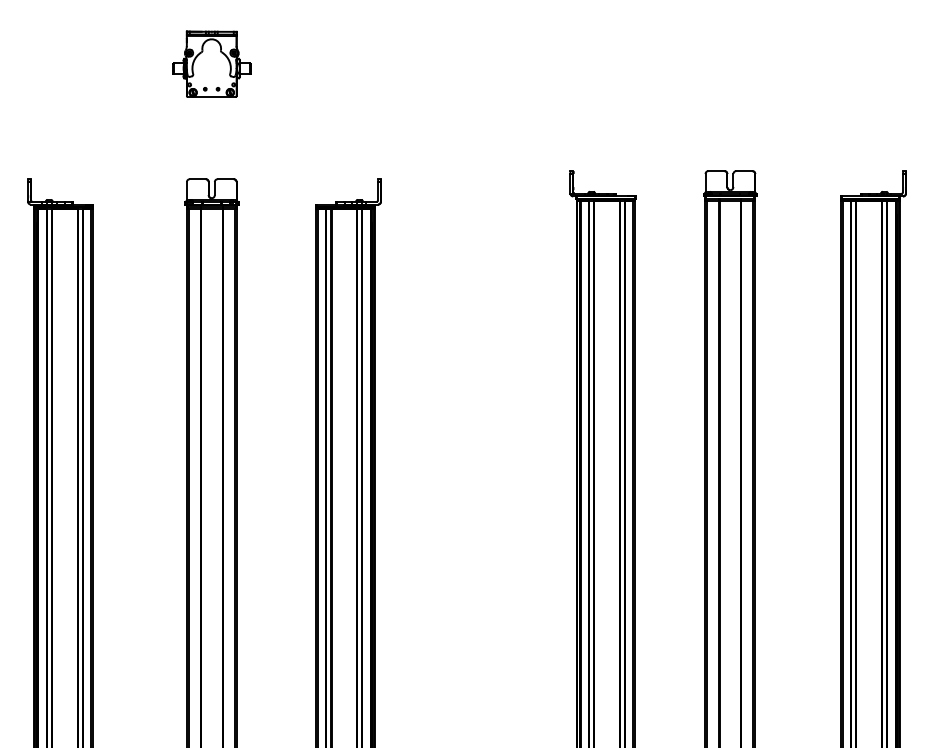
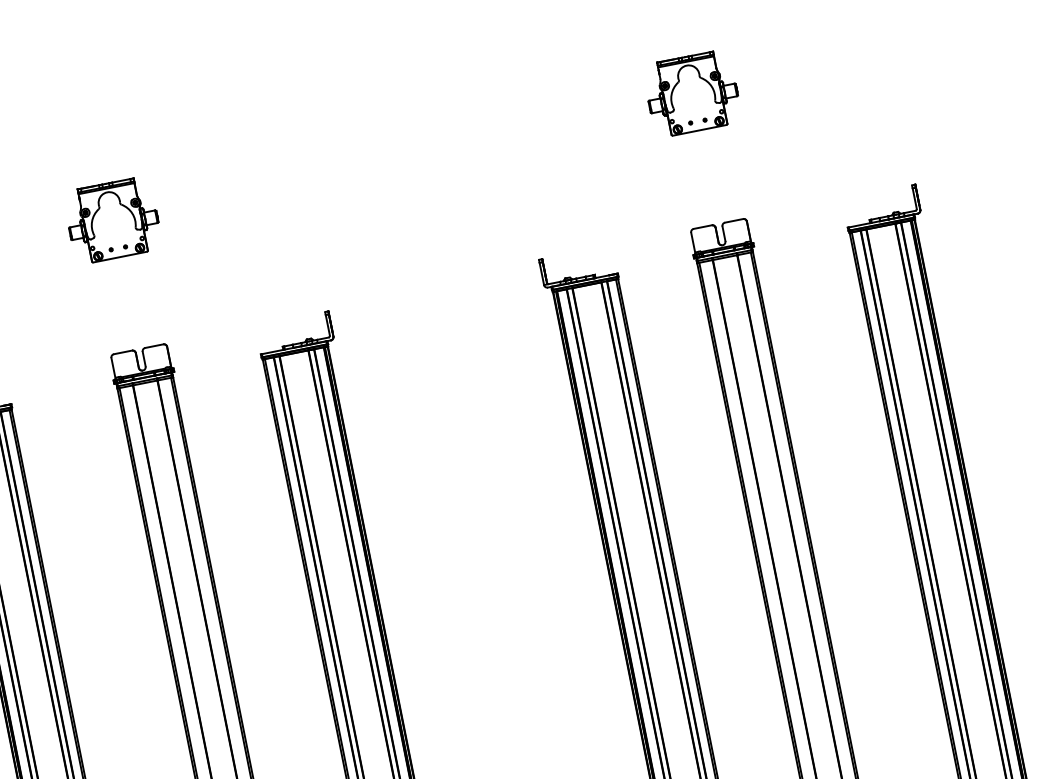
part: (729, 54) -> (691, 93), added

